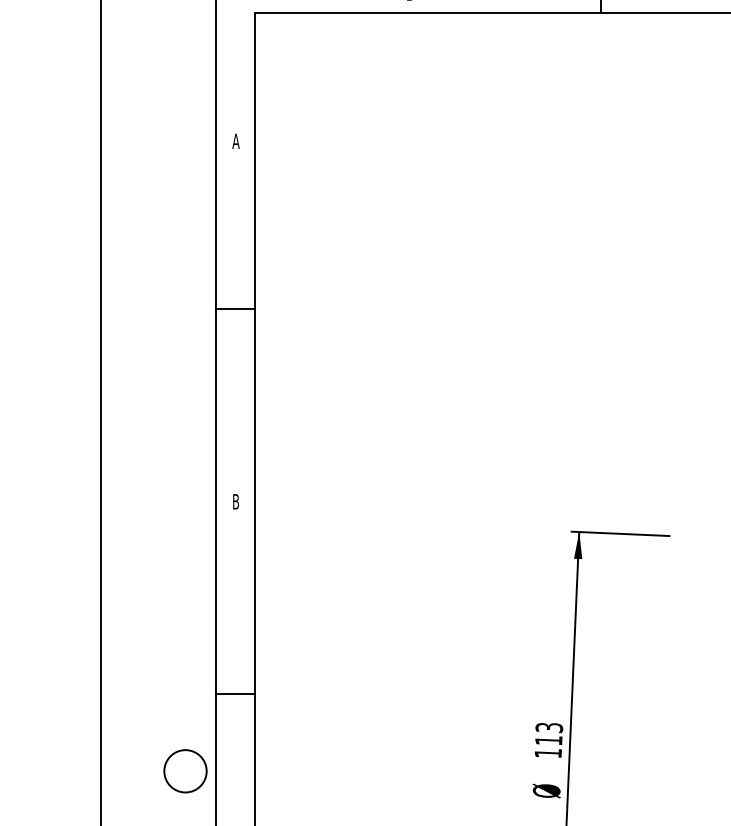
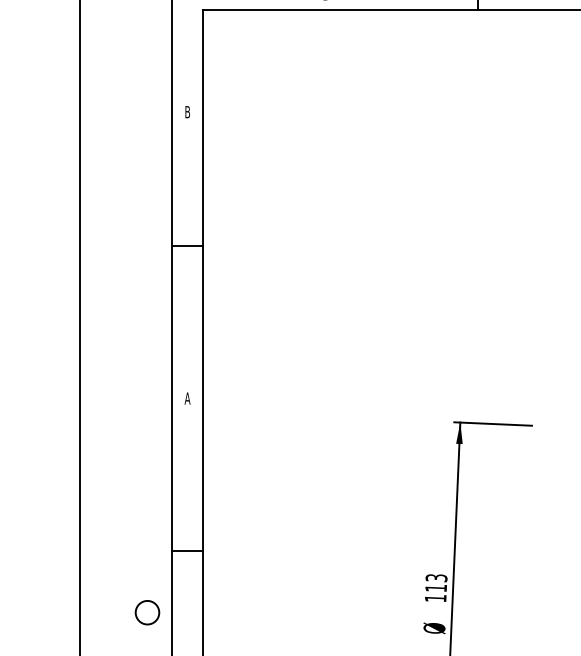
text: (235, 140) -> (187, 111), A -> B
text: (235, 501) -> (187, 398), B -> A
circle: (185, 771) -> (147, 612), size x0.7

